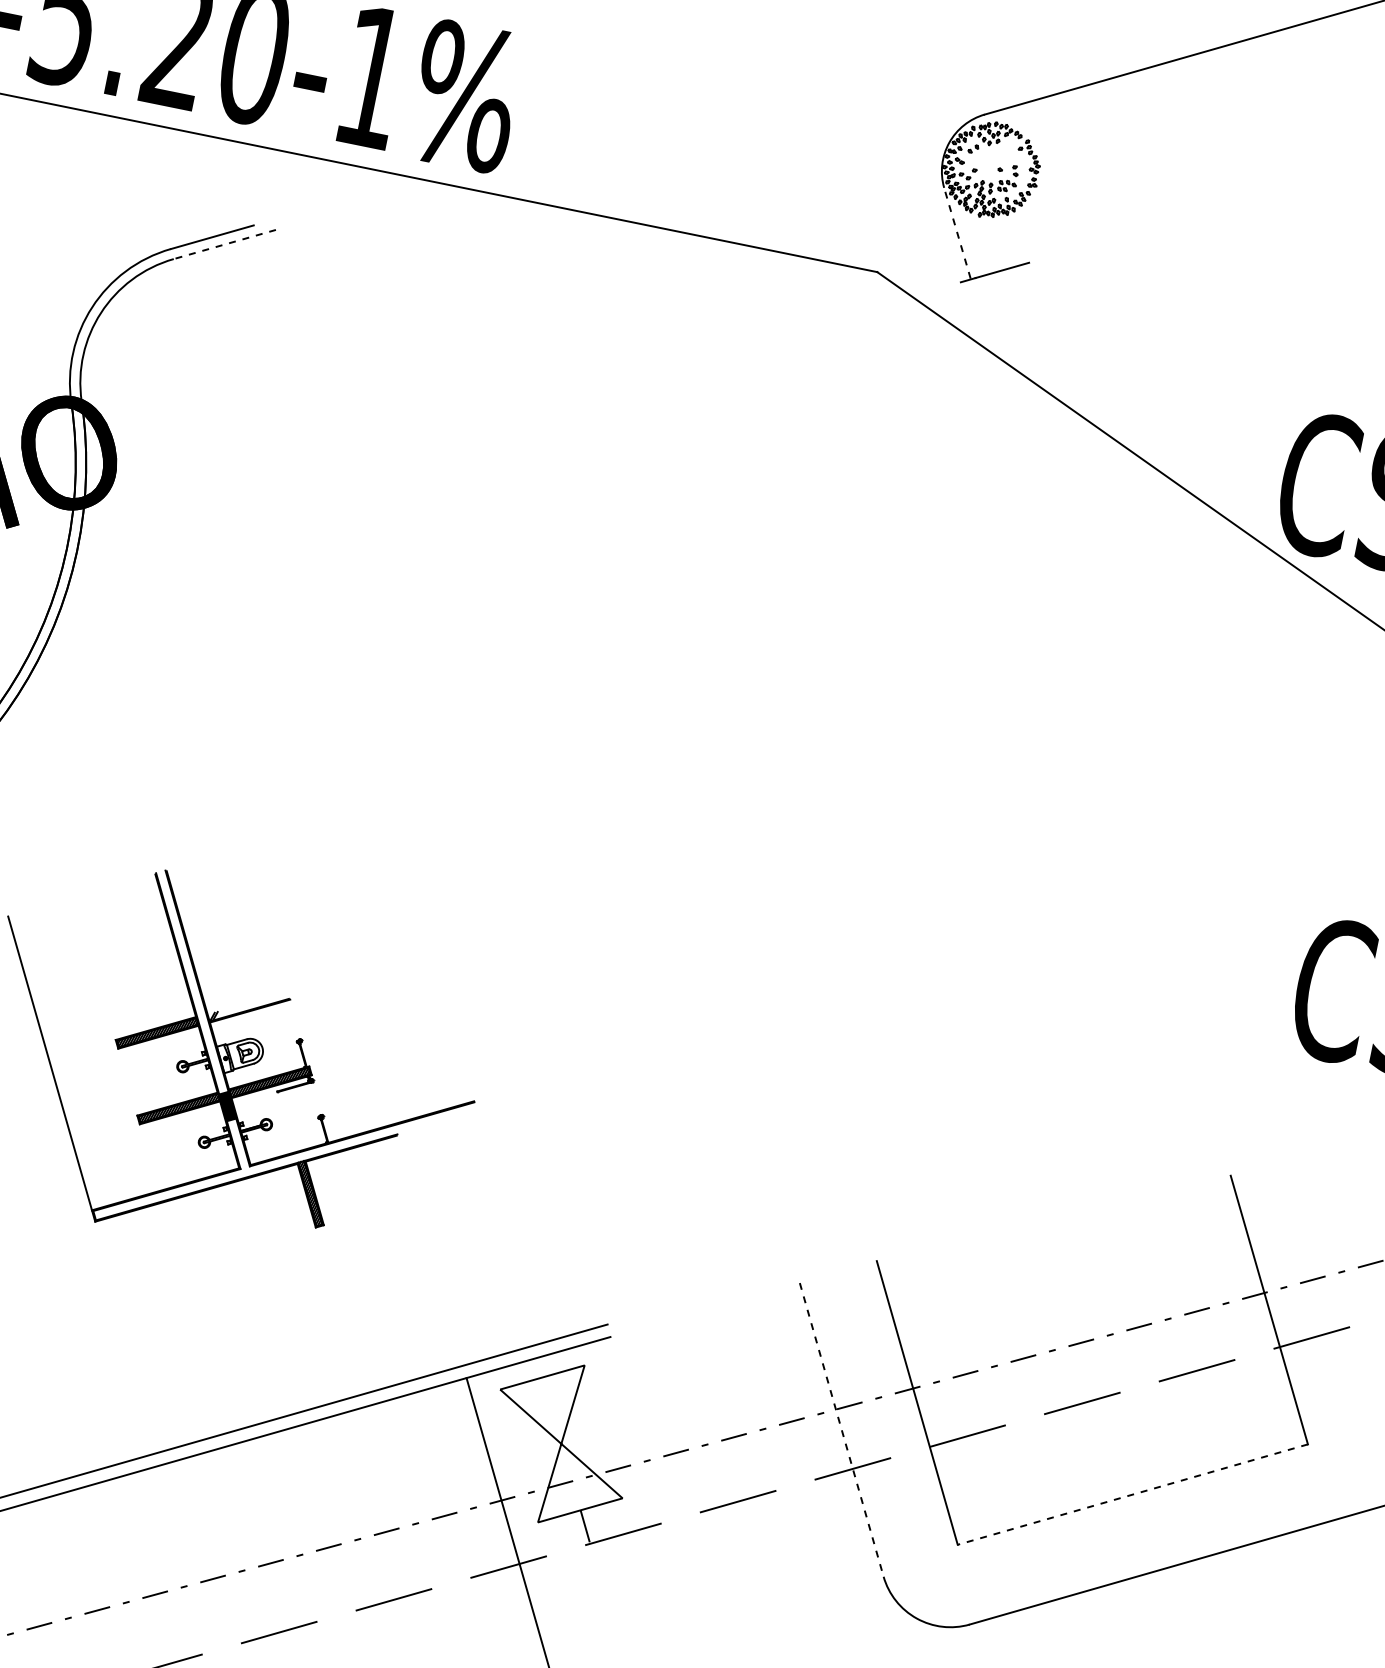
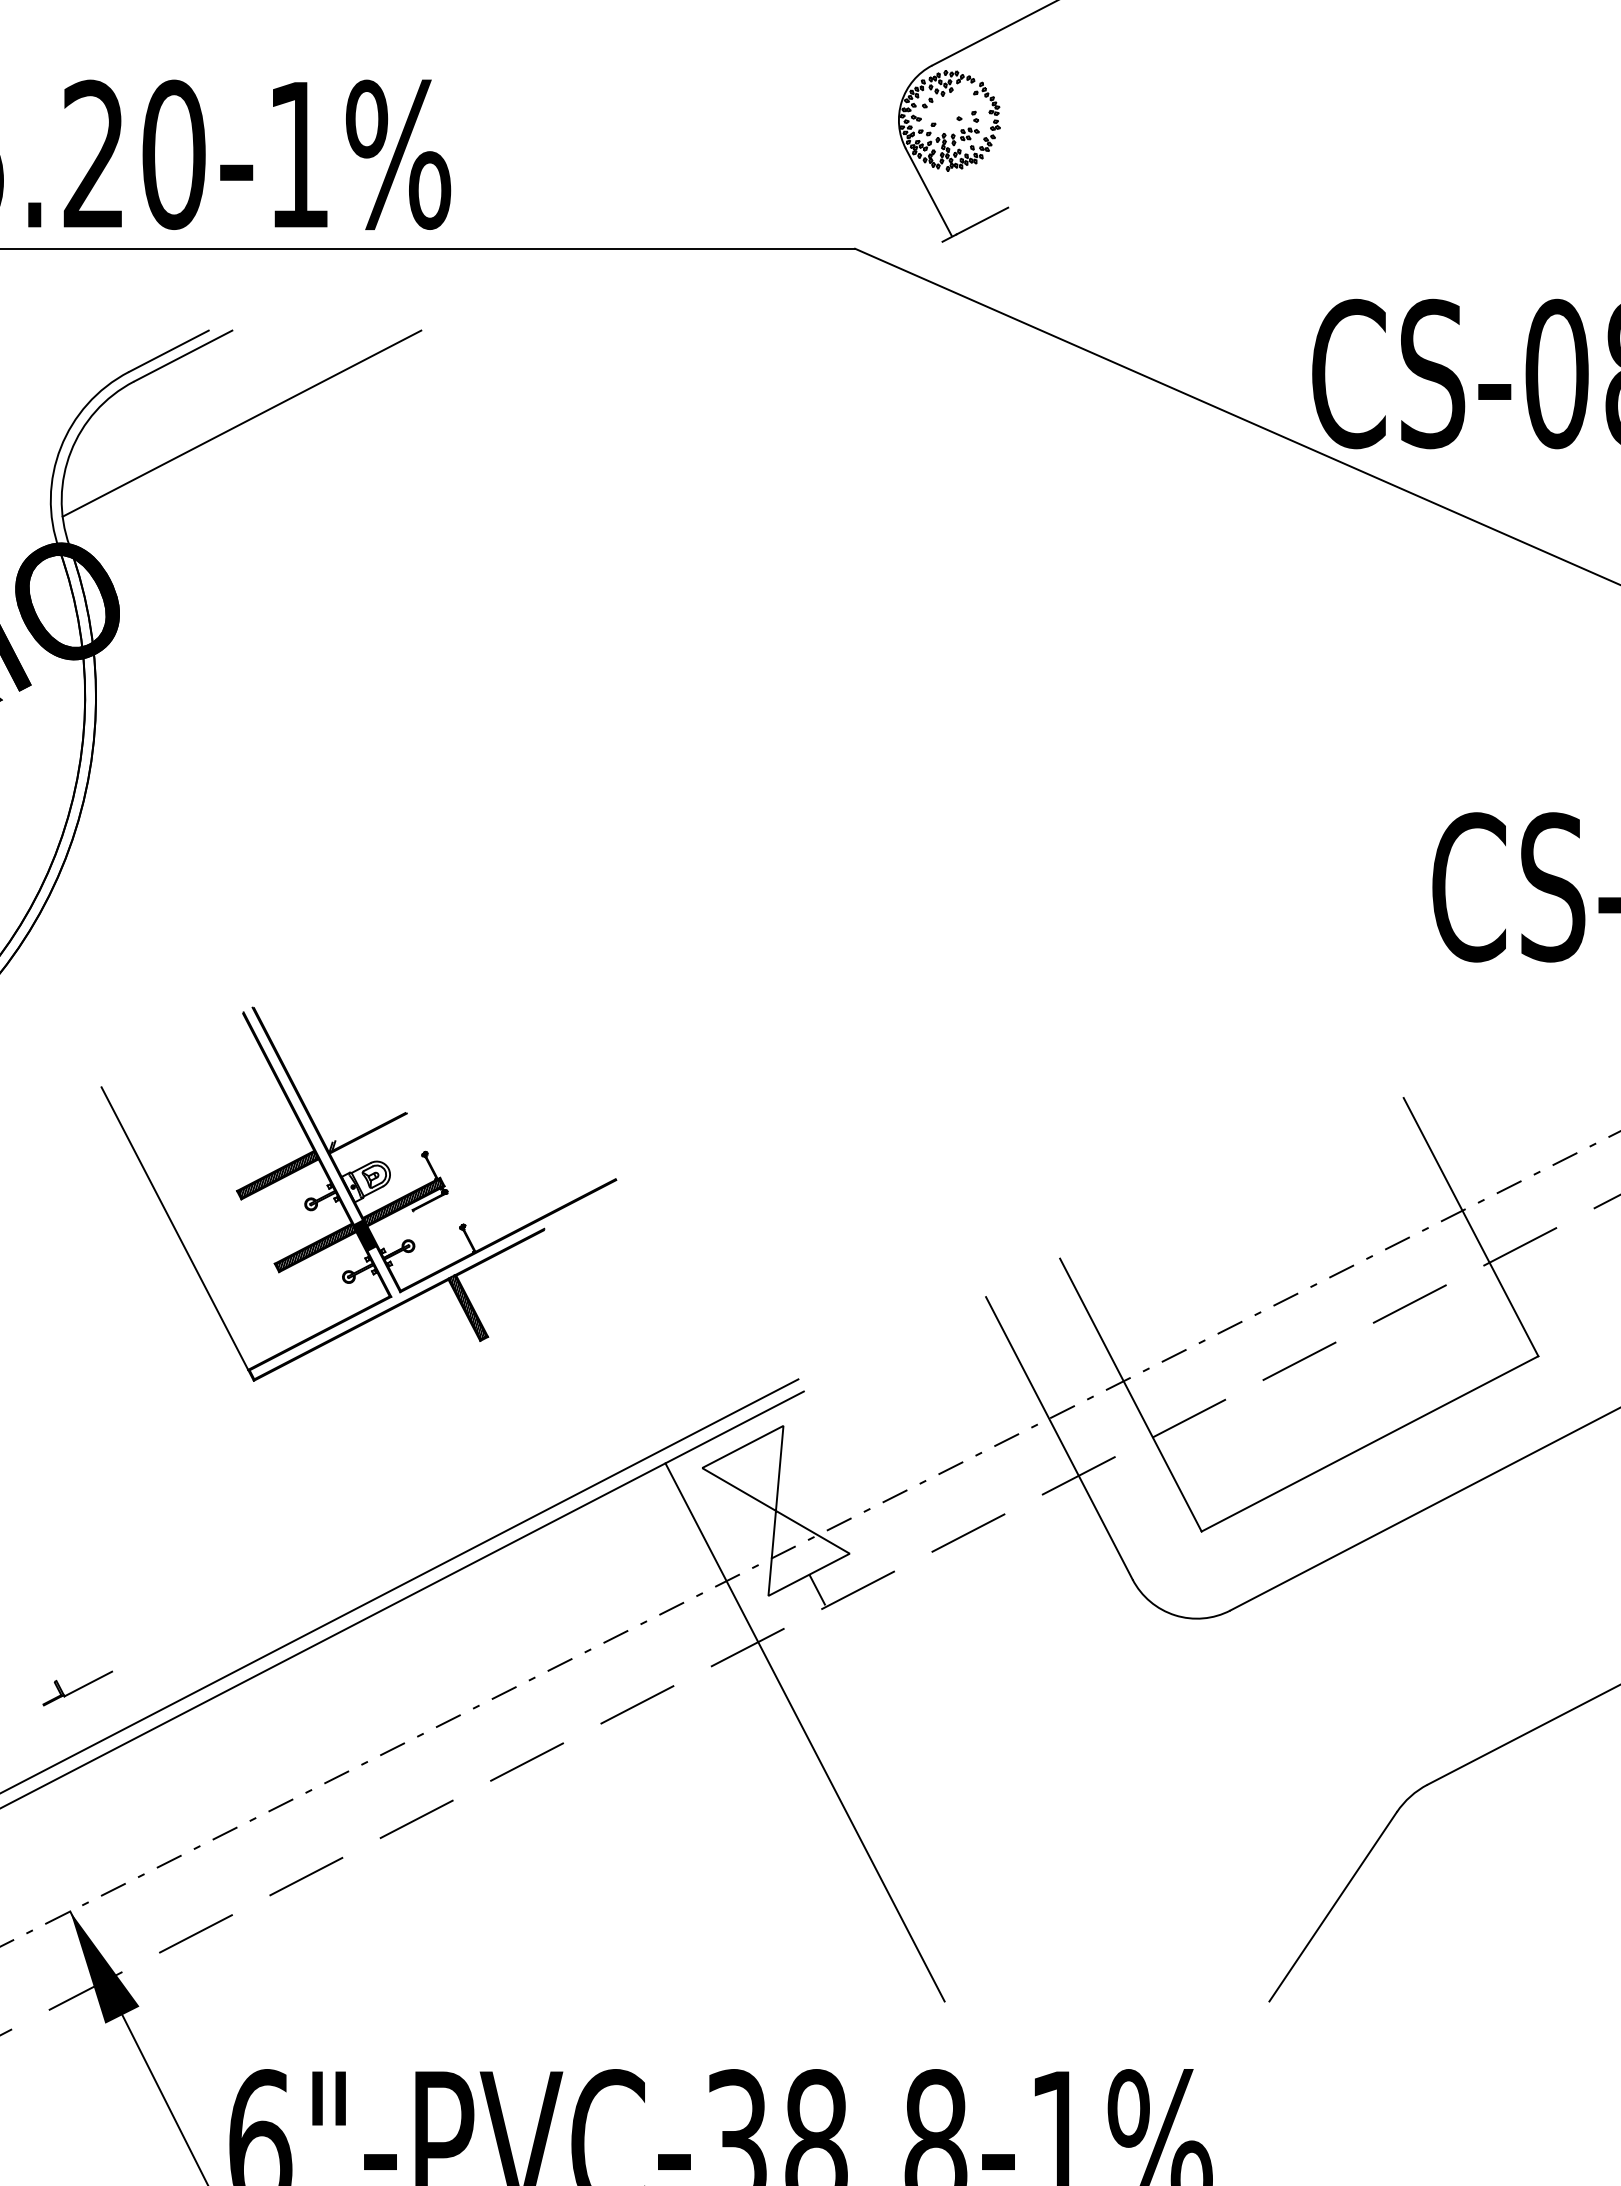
line: (957, 233) -> (928, 192), dashed -> solid
line: (224, 244) -> (182, 356), dashed -> solid
line: (266, 319) -> (241, 423), added
line: (841, 1430) -> (1059, 1438), dashed -> solid
line: (1133, 1494) -> (1370, 1443), dashed -> solid

